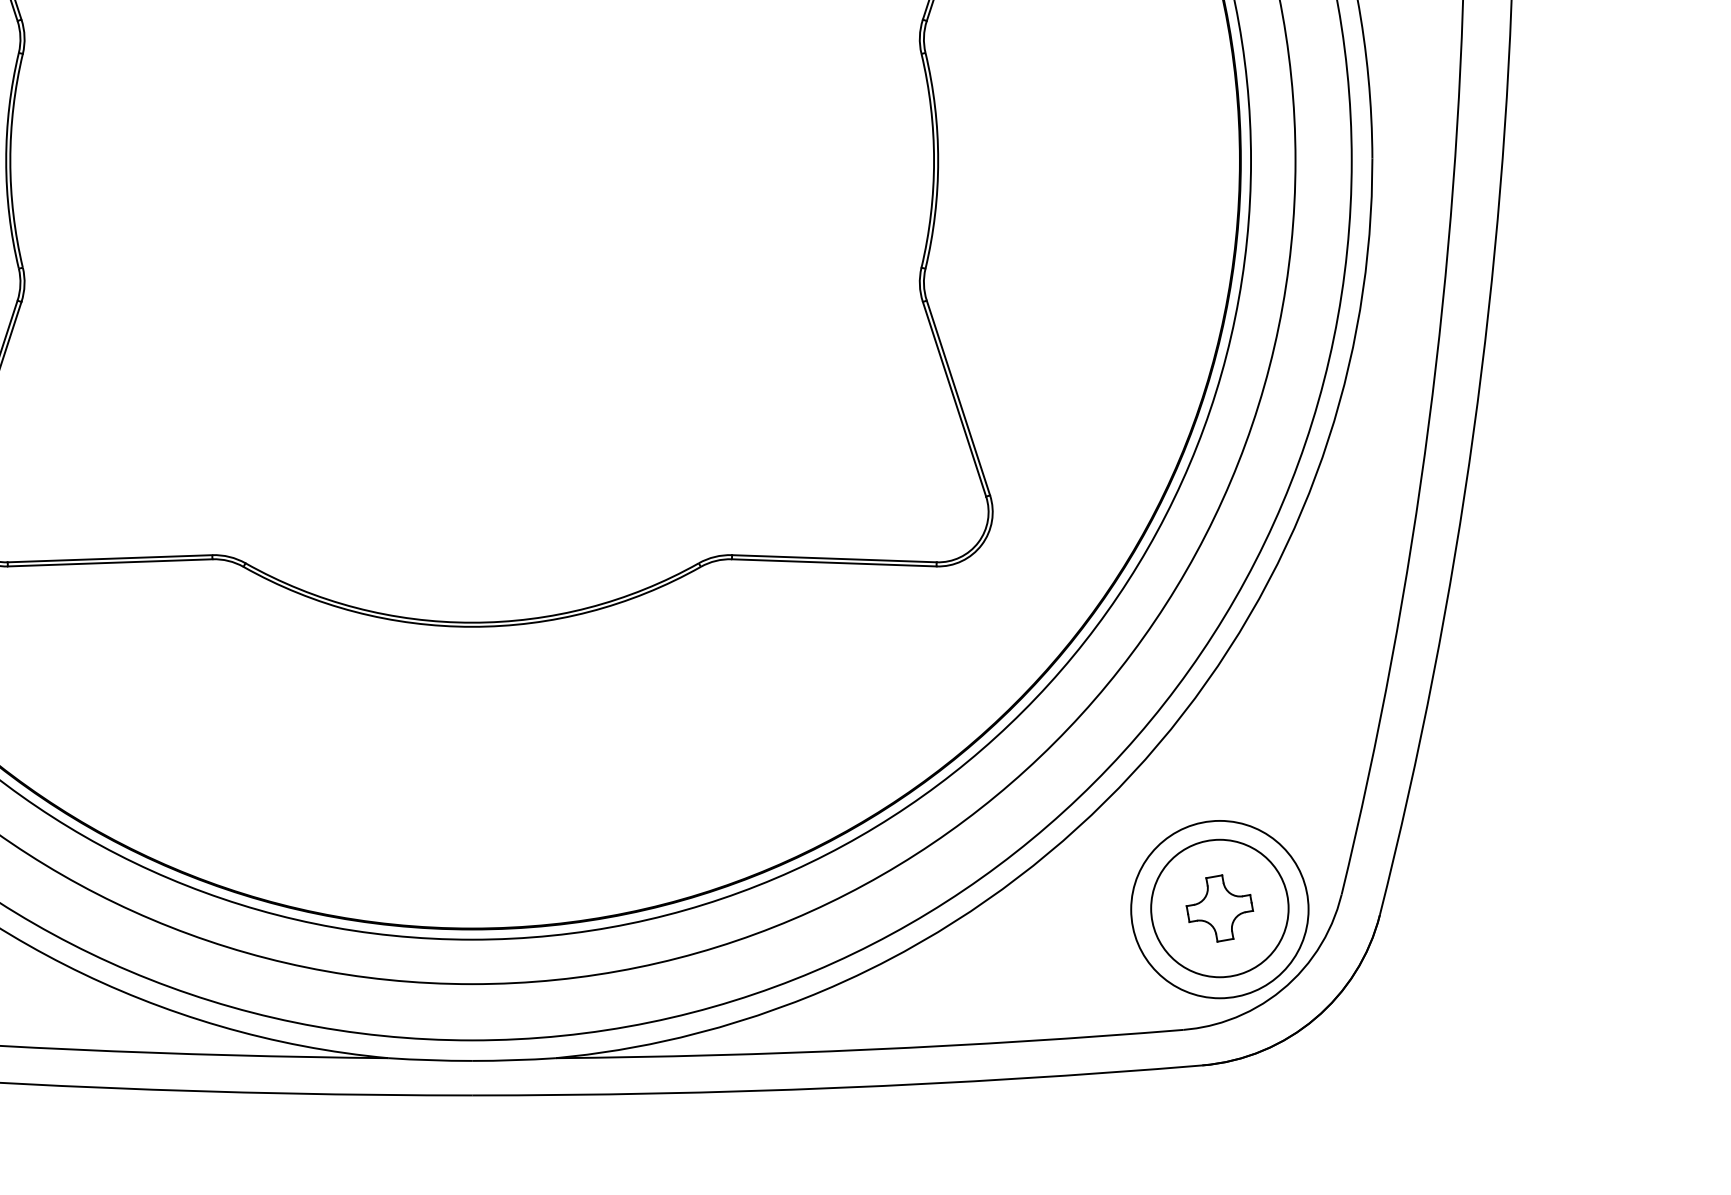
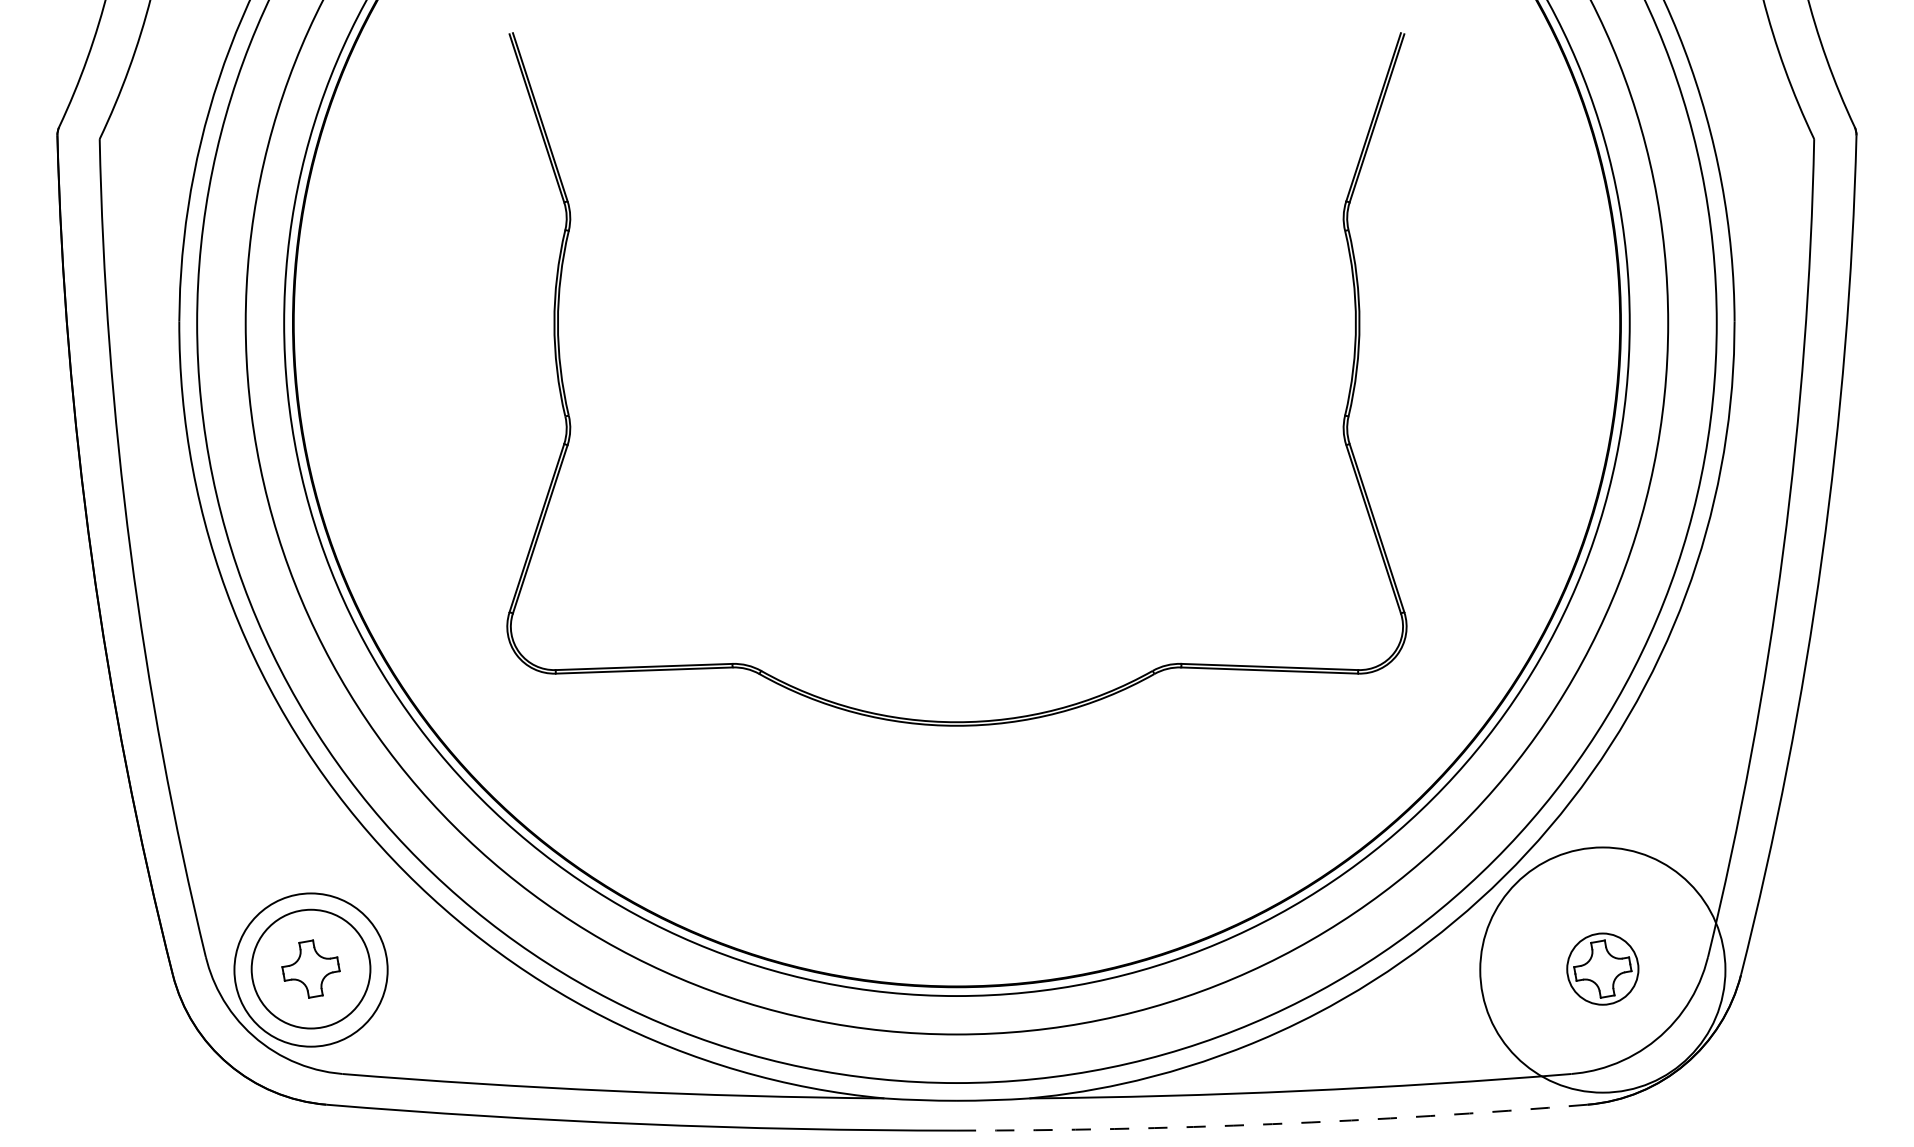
circle: (1219, 907) -> (1602, 968), size x0.6
circle: (1219, 908) -> (1602, 969), size x1.6
arc: (837, 1088) -> (1272, 1124), solid -> dashed

